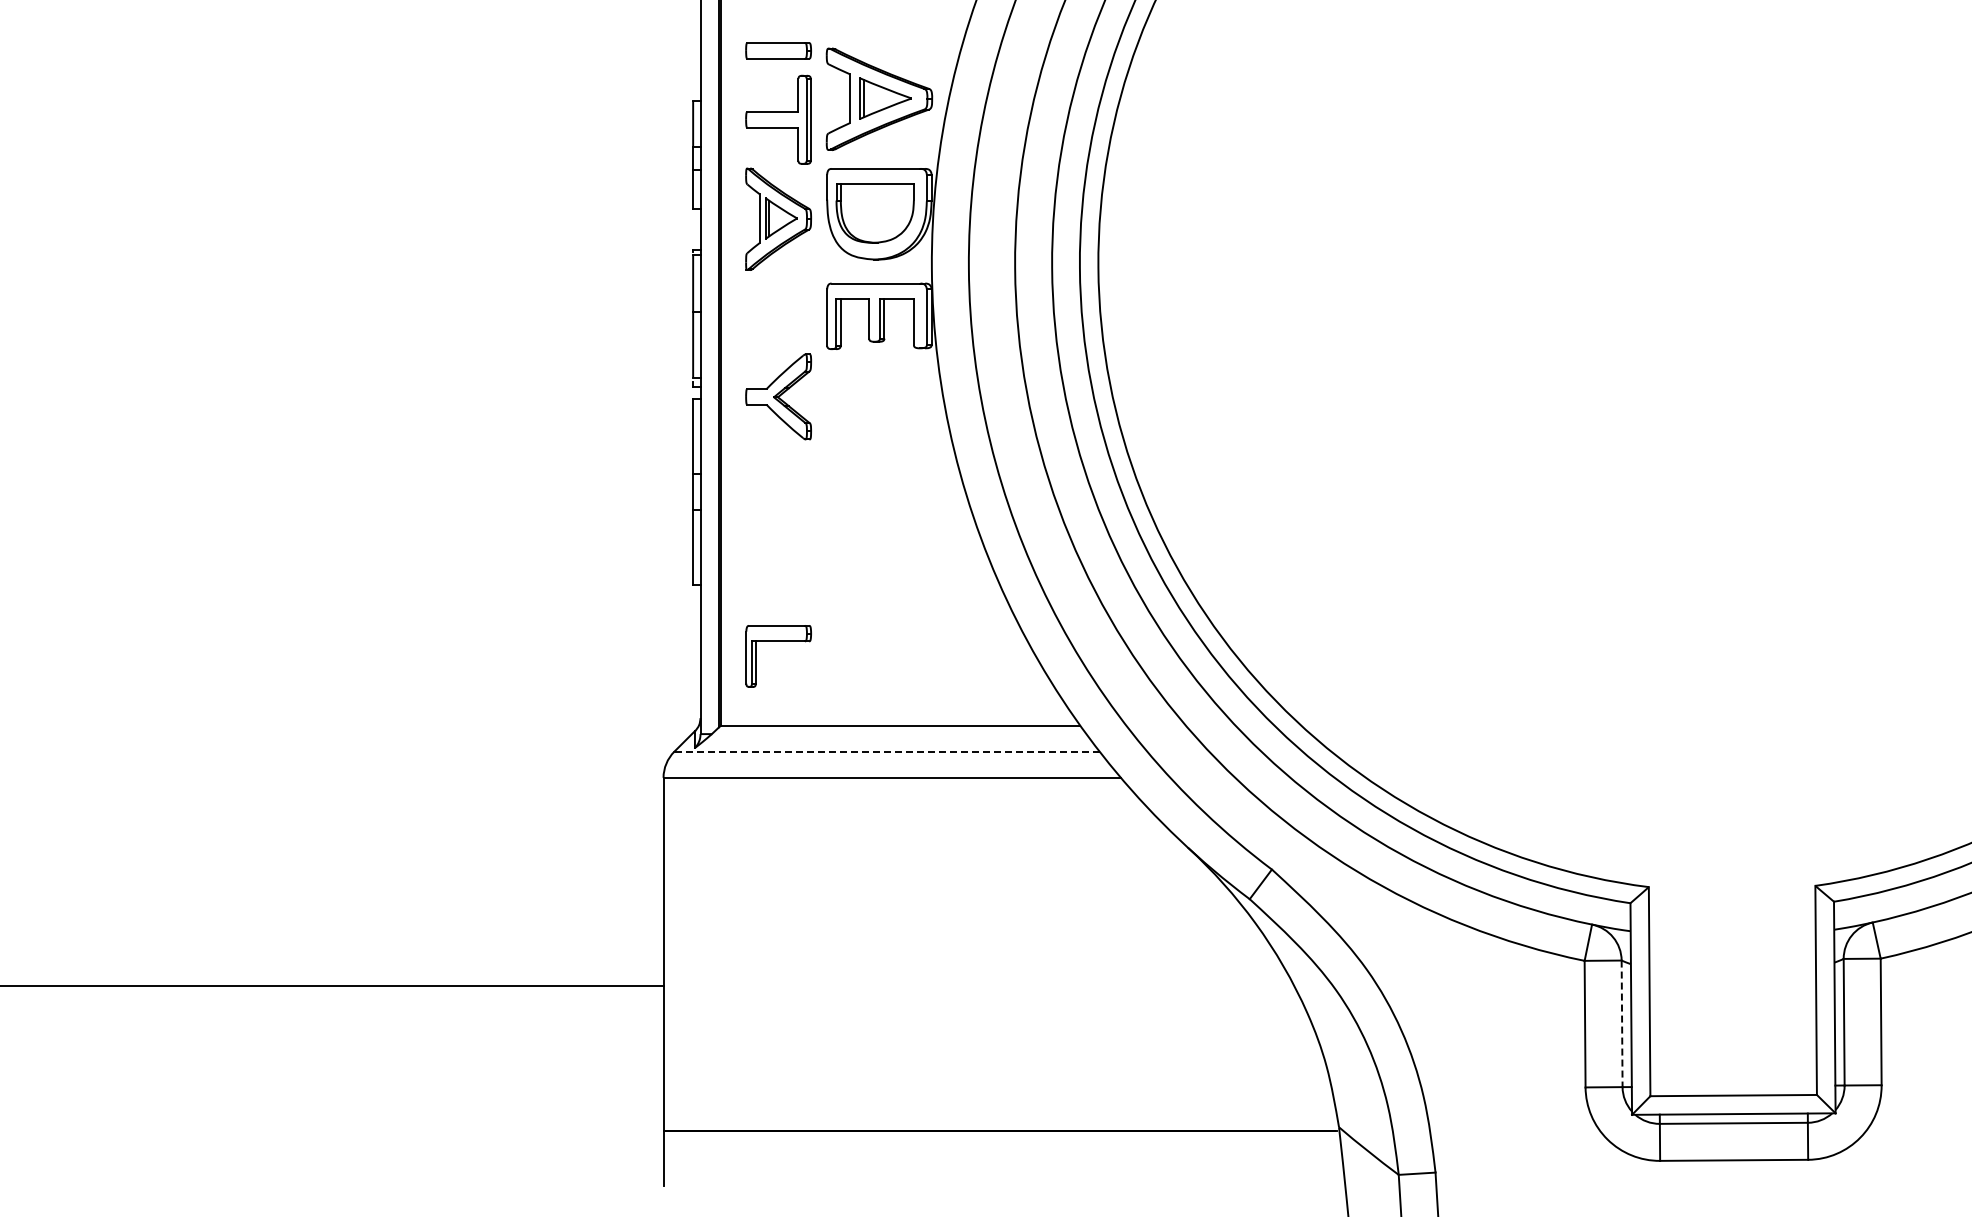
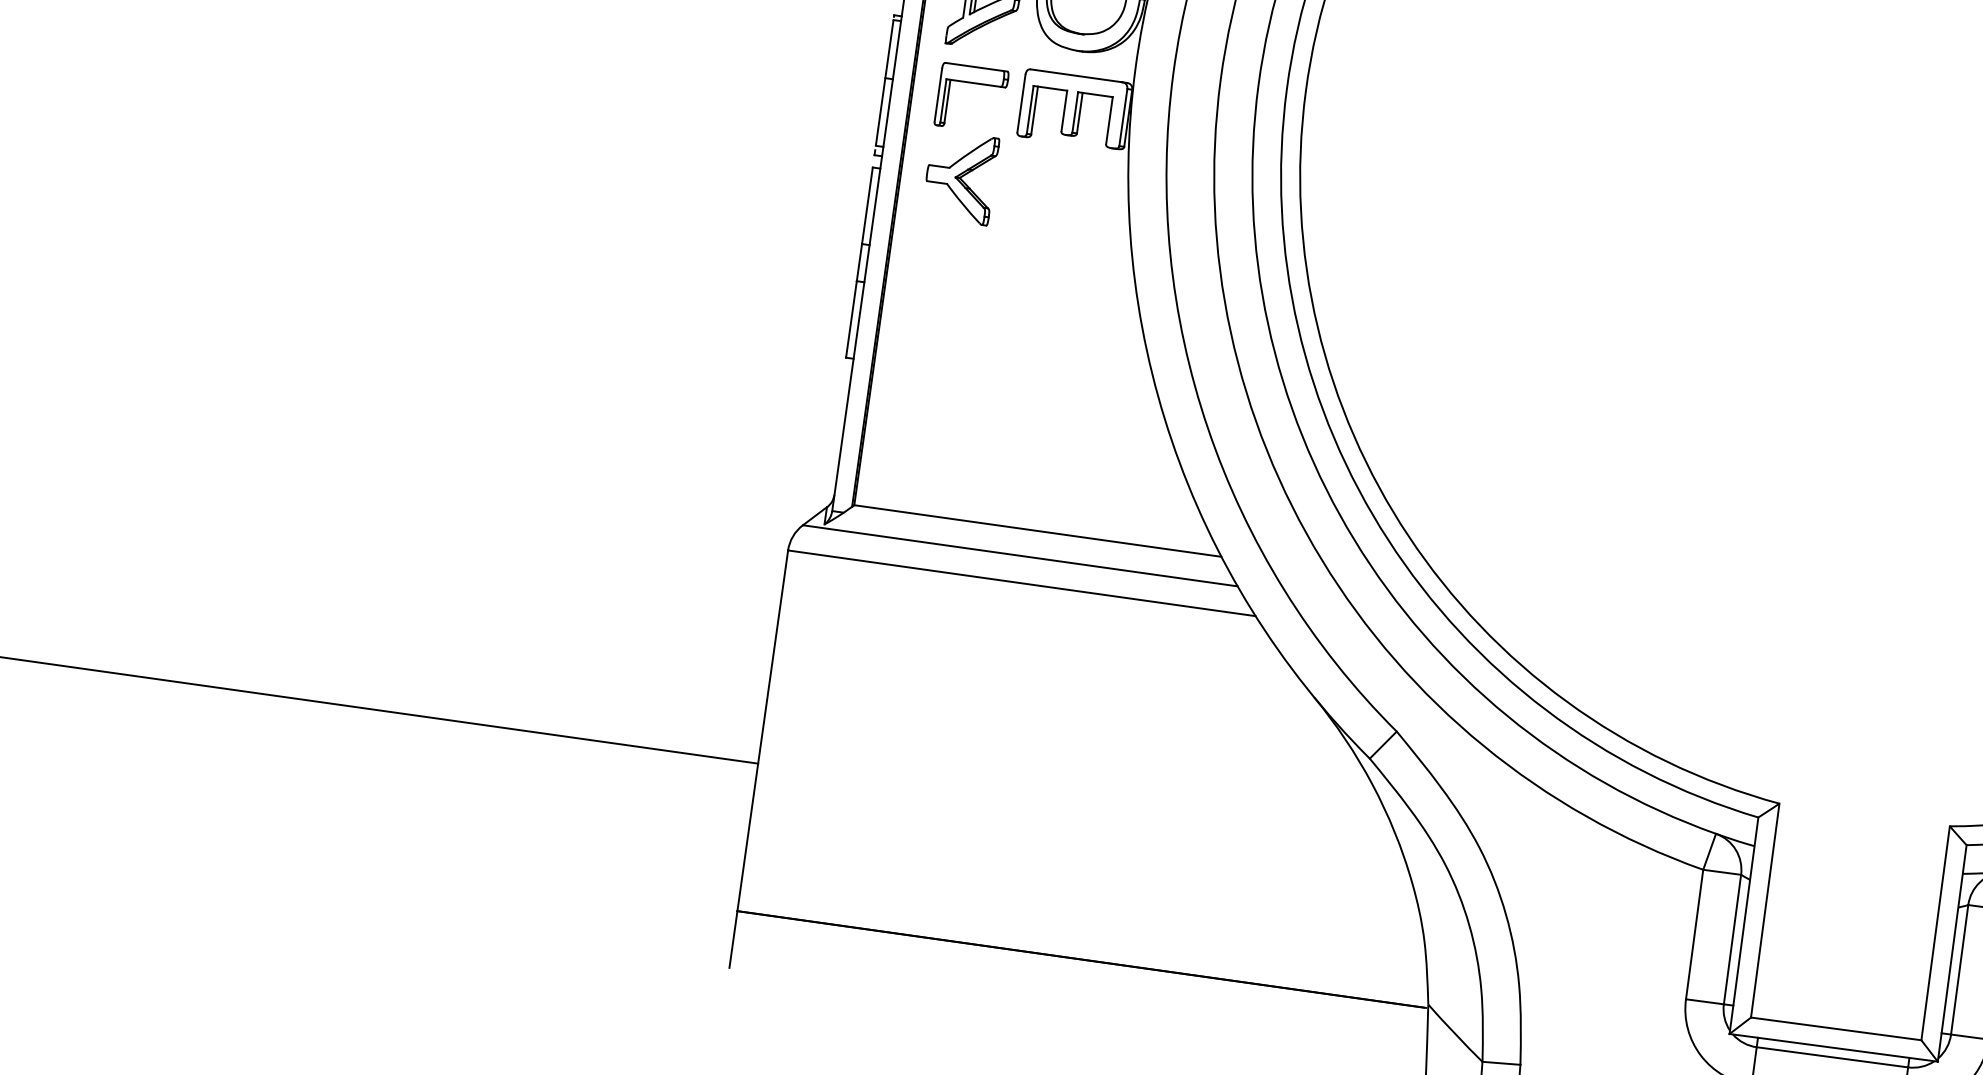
part: (778, 641) -> (973, 83), moved
line: (887, 751) -> (1020, 555), dashed -> solid
line: (1622, 1024) -> (1732, 940), dashed -> solid

